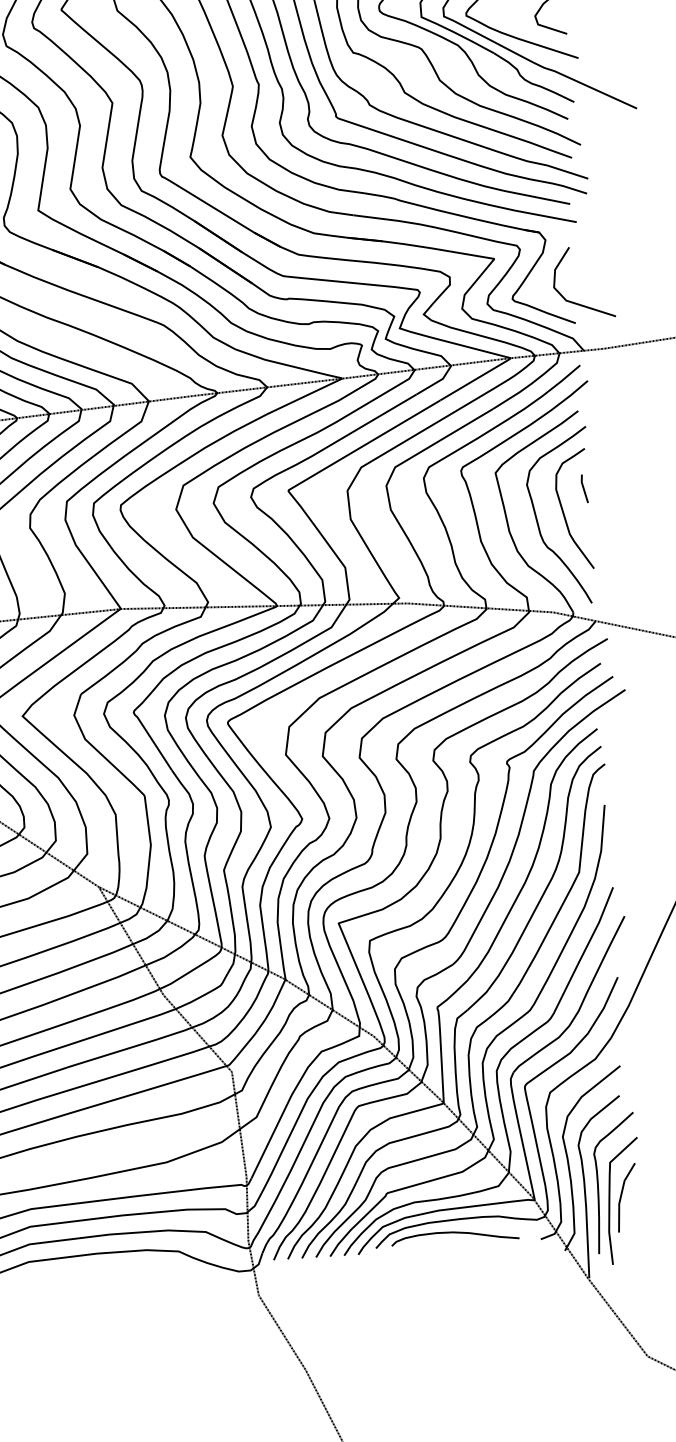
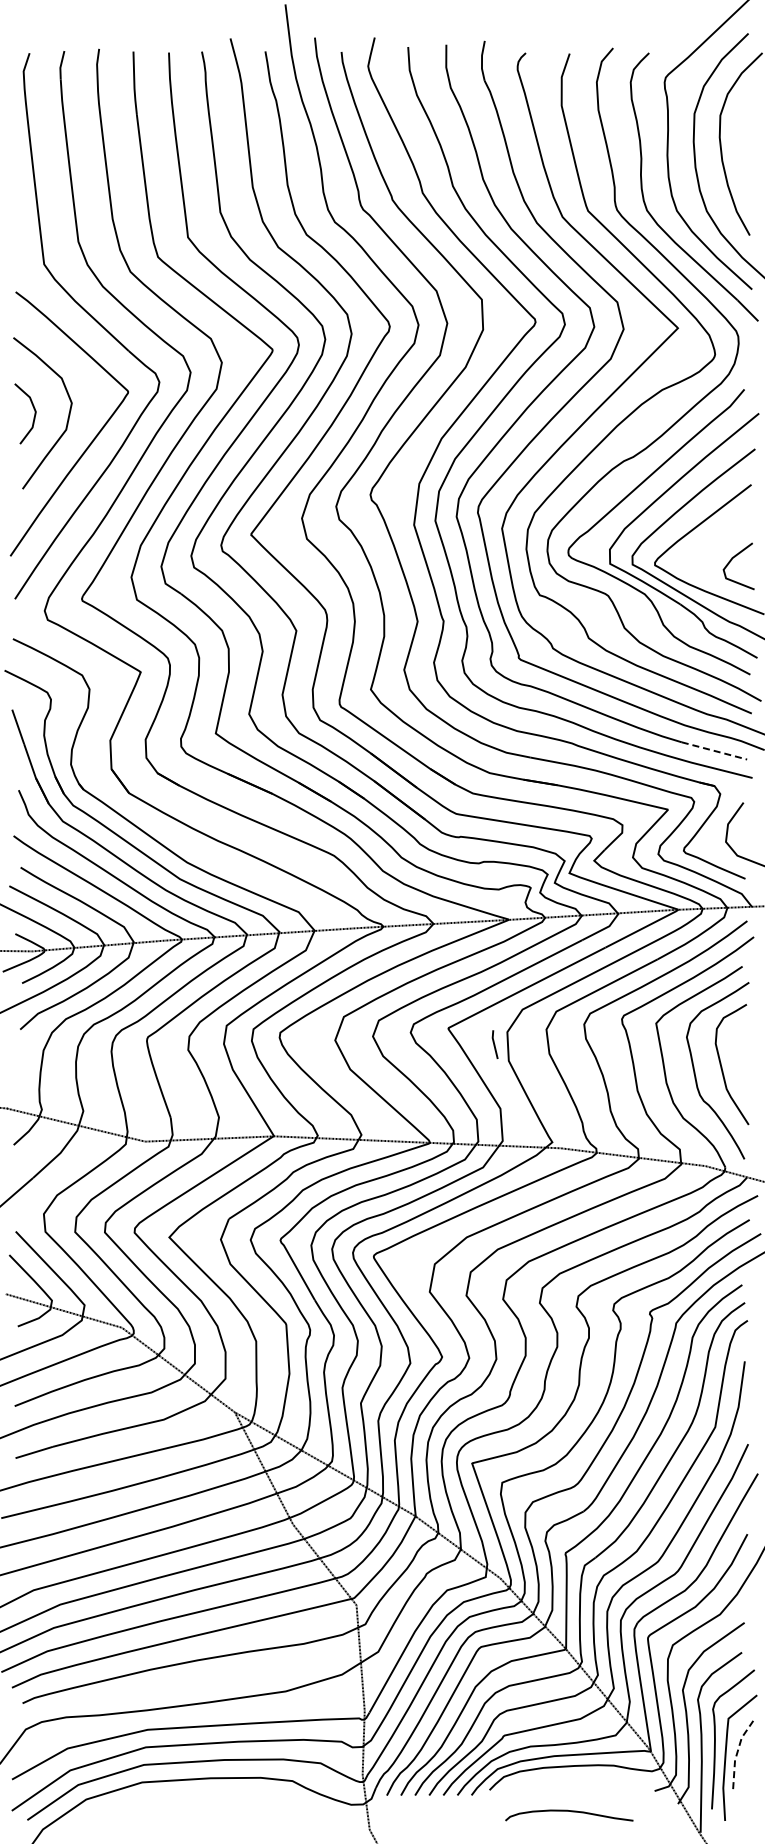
line: (538, 197) -> (715, 751), solid -> dashed
line: (583, 488) -> (494, 1044), moved
line: (621, 1195) -> (737, 1752), solid -> dashed
curve: (457, 1233) -> (571, 1812), moved

